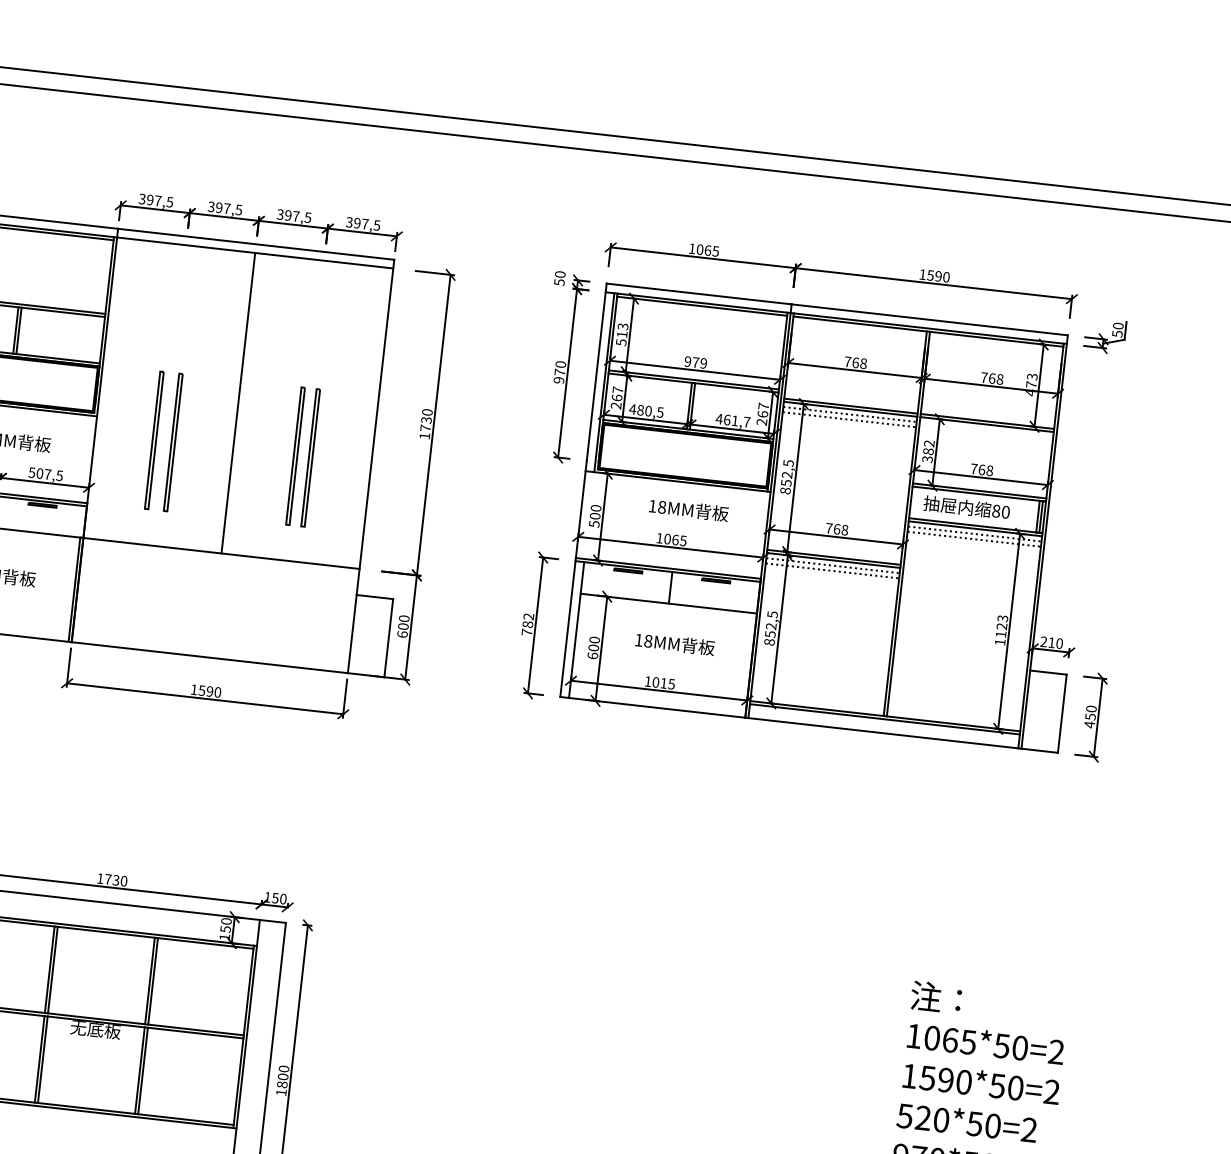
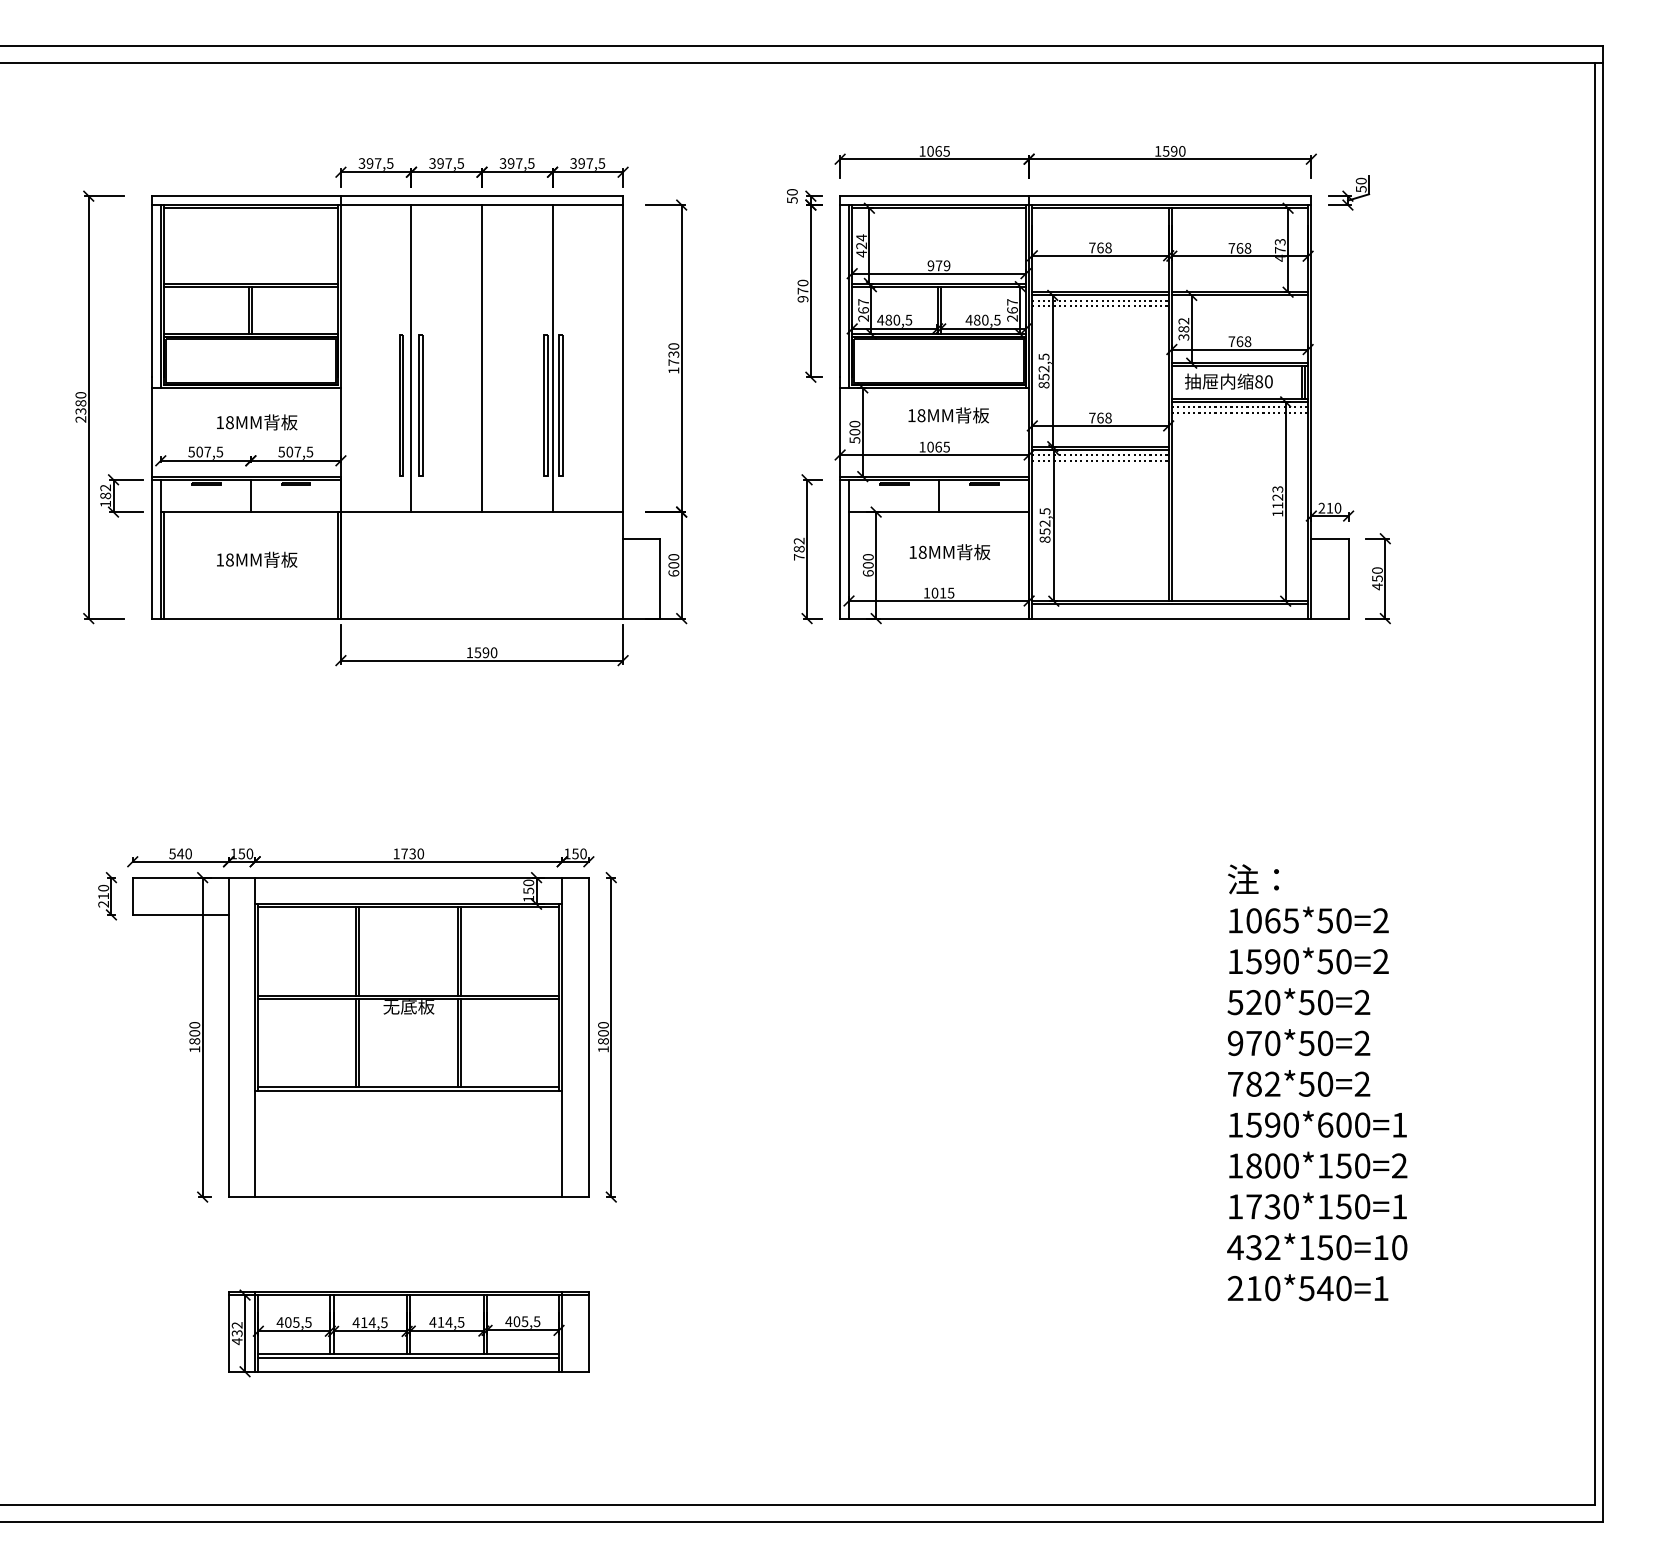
text: (622, 334) -> (861, 245), 513 -> 424
line: (169, 395) -> (411, 358), added
line: (307, 410) -> (552, 358), added
text: (737, 420) -> (987, 319), 461,7 -> 480,5

